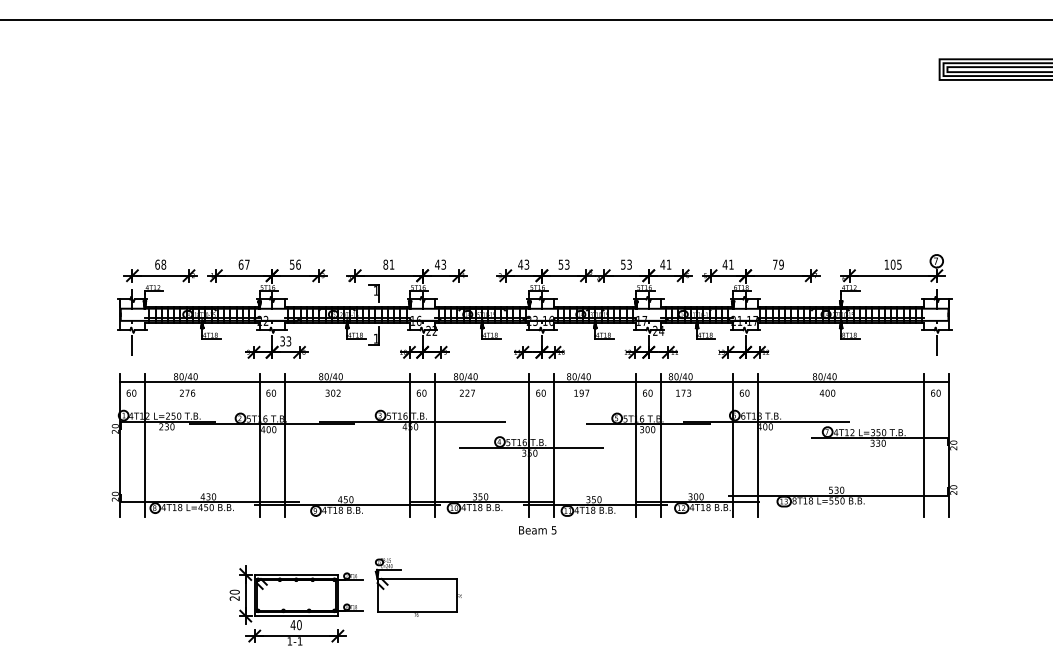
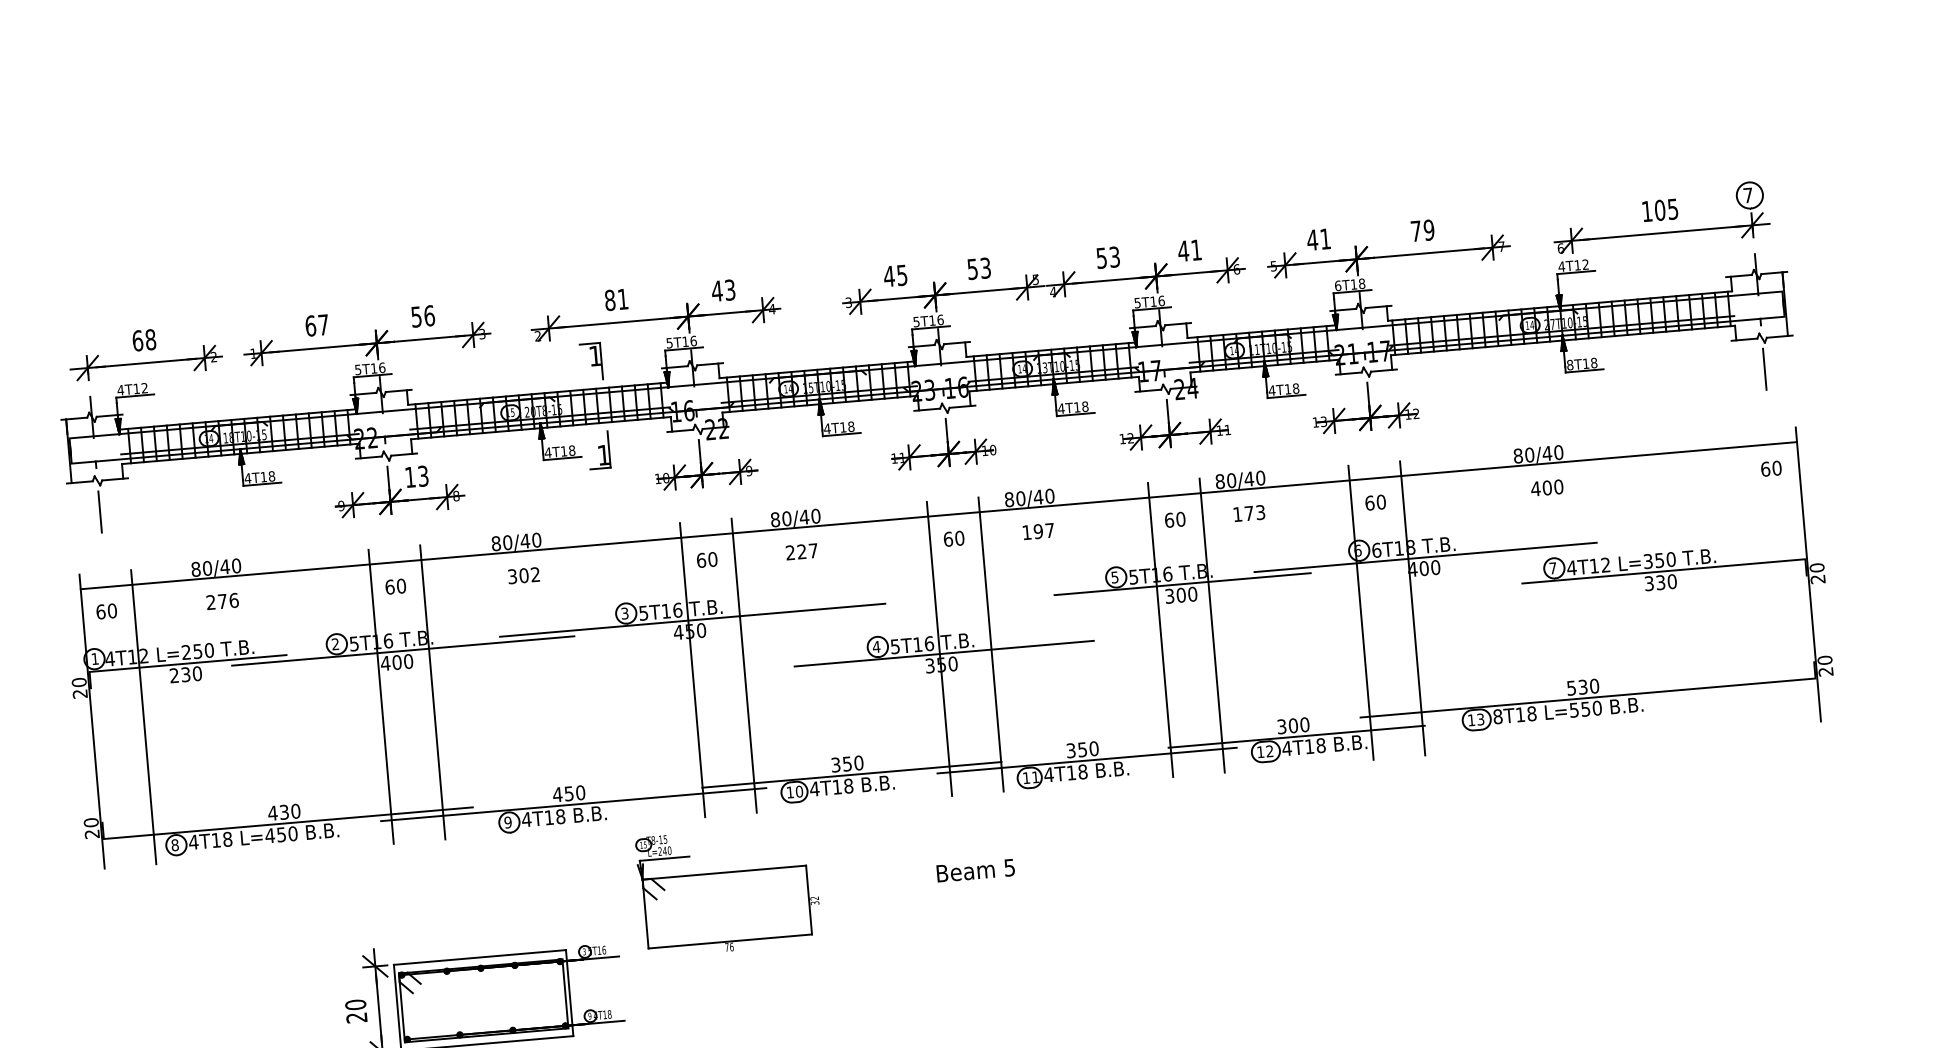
text: (526, 263) -> (901, 272), 43 -> 45
text: (282, 341) -> (410, 477), 33 -> 13
line: (924, 445) -> (1757, 578), removed
text: (537, 530) -> (975, 871), moved
part: (417, 587) -> (726, 890), moved

